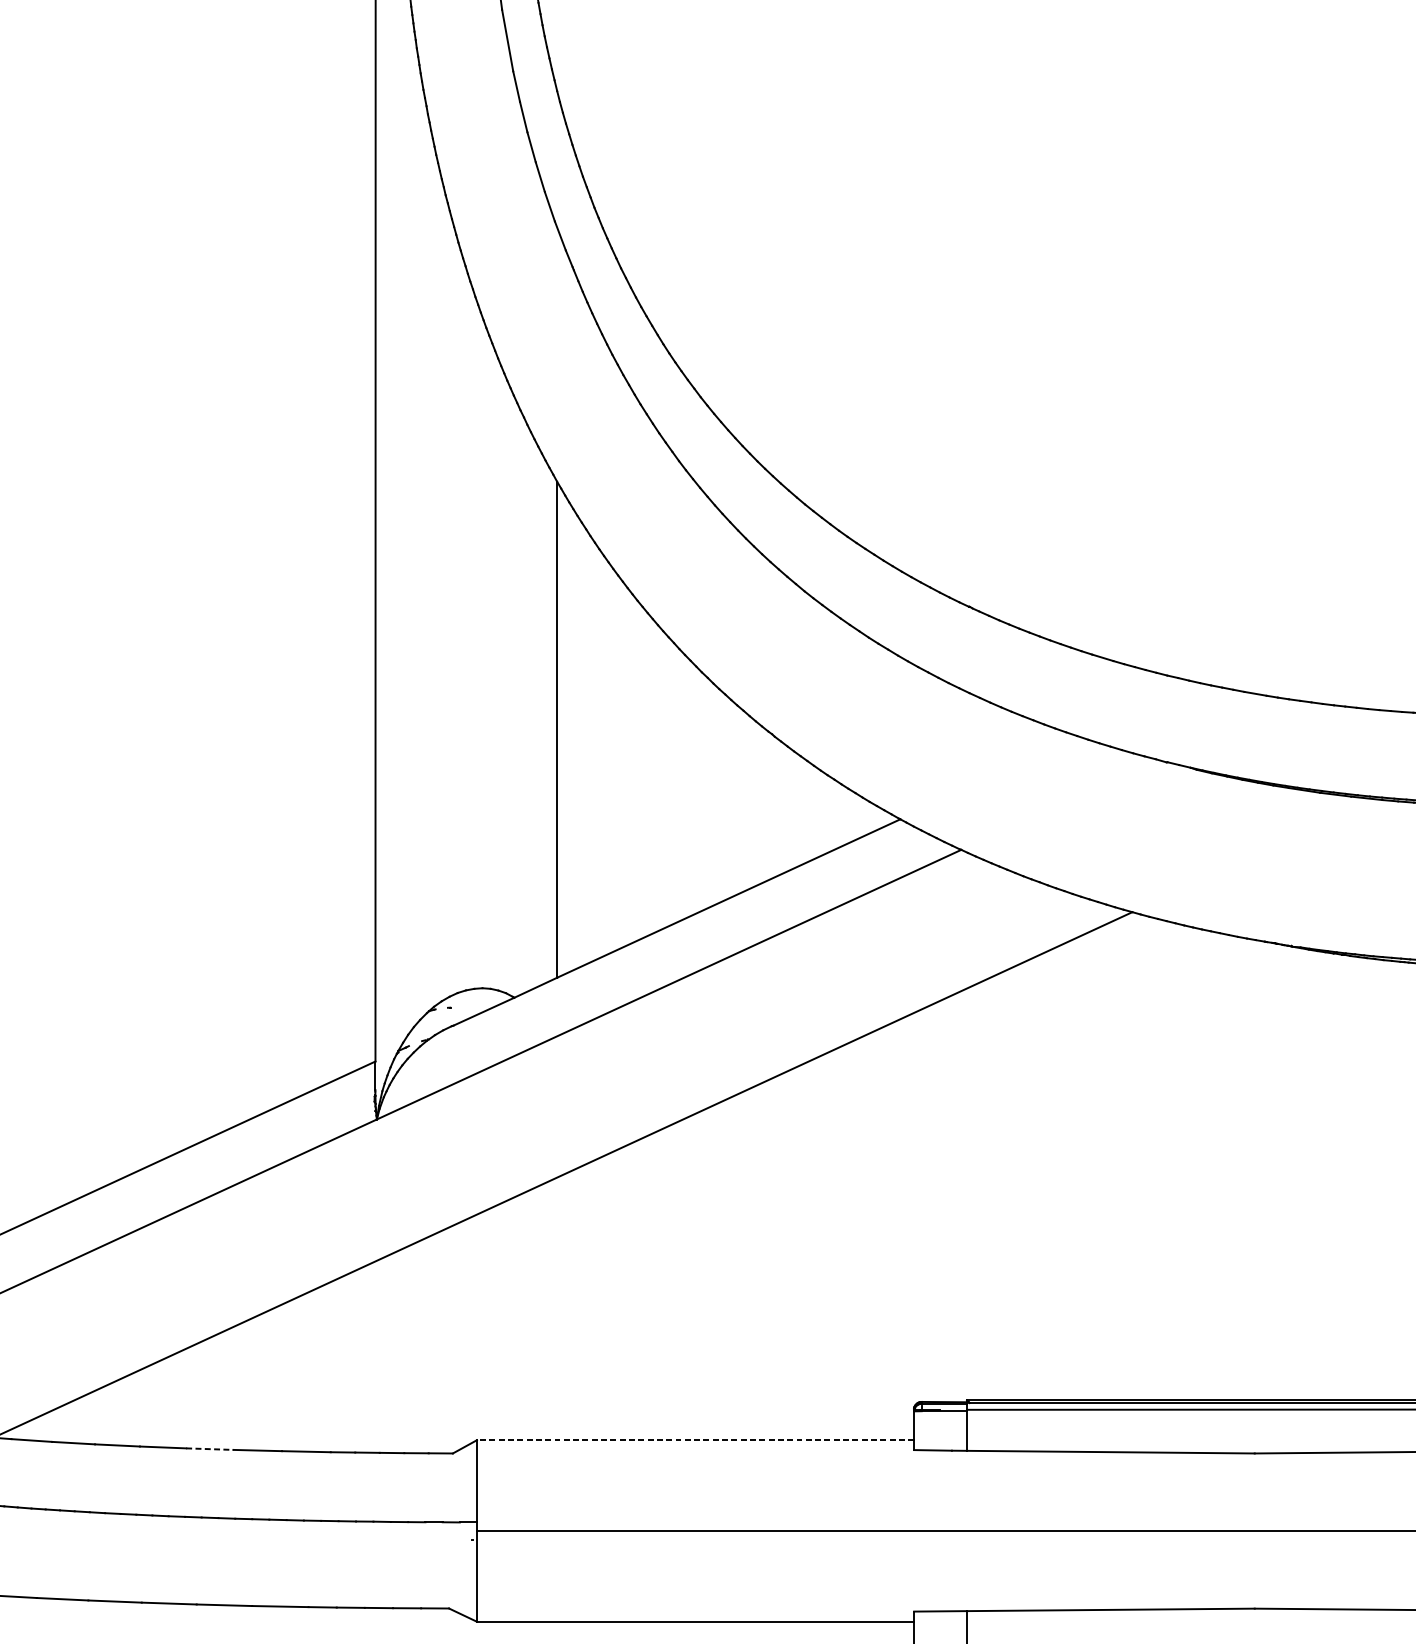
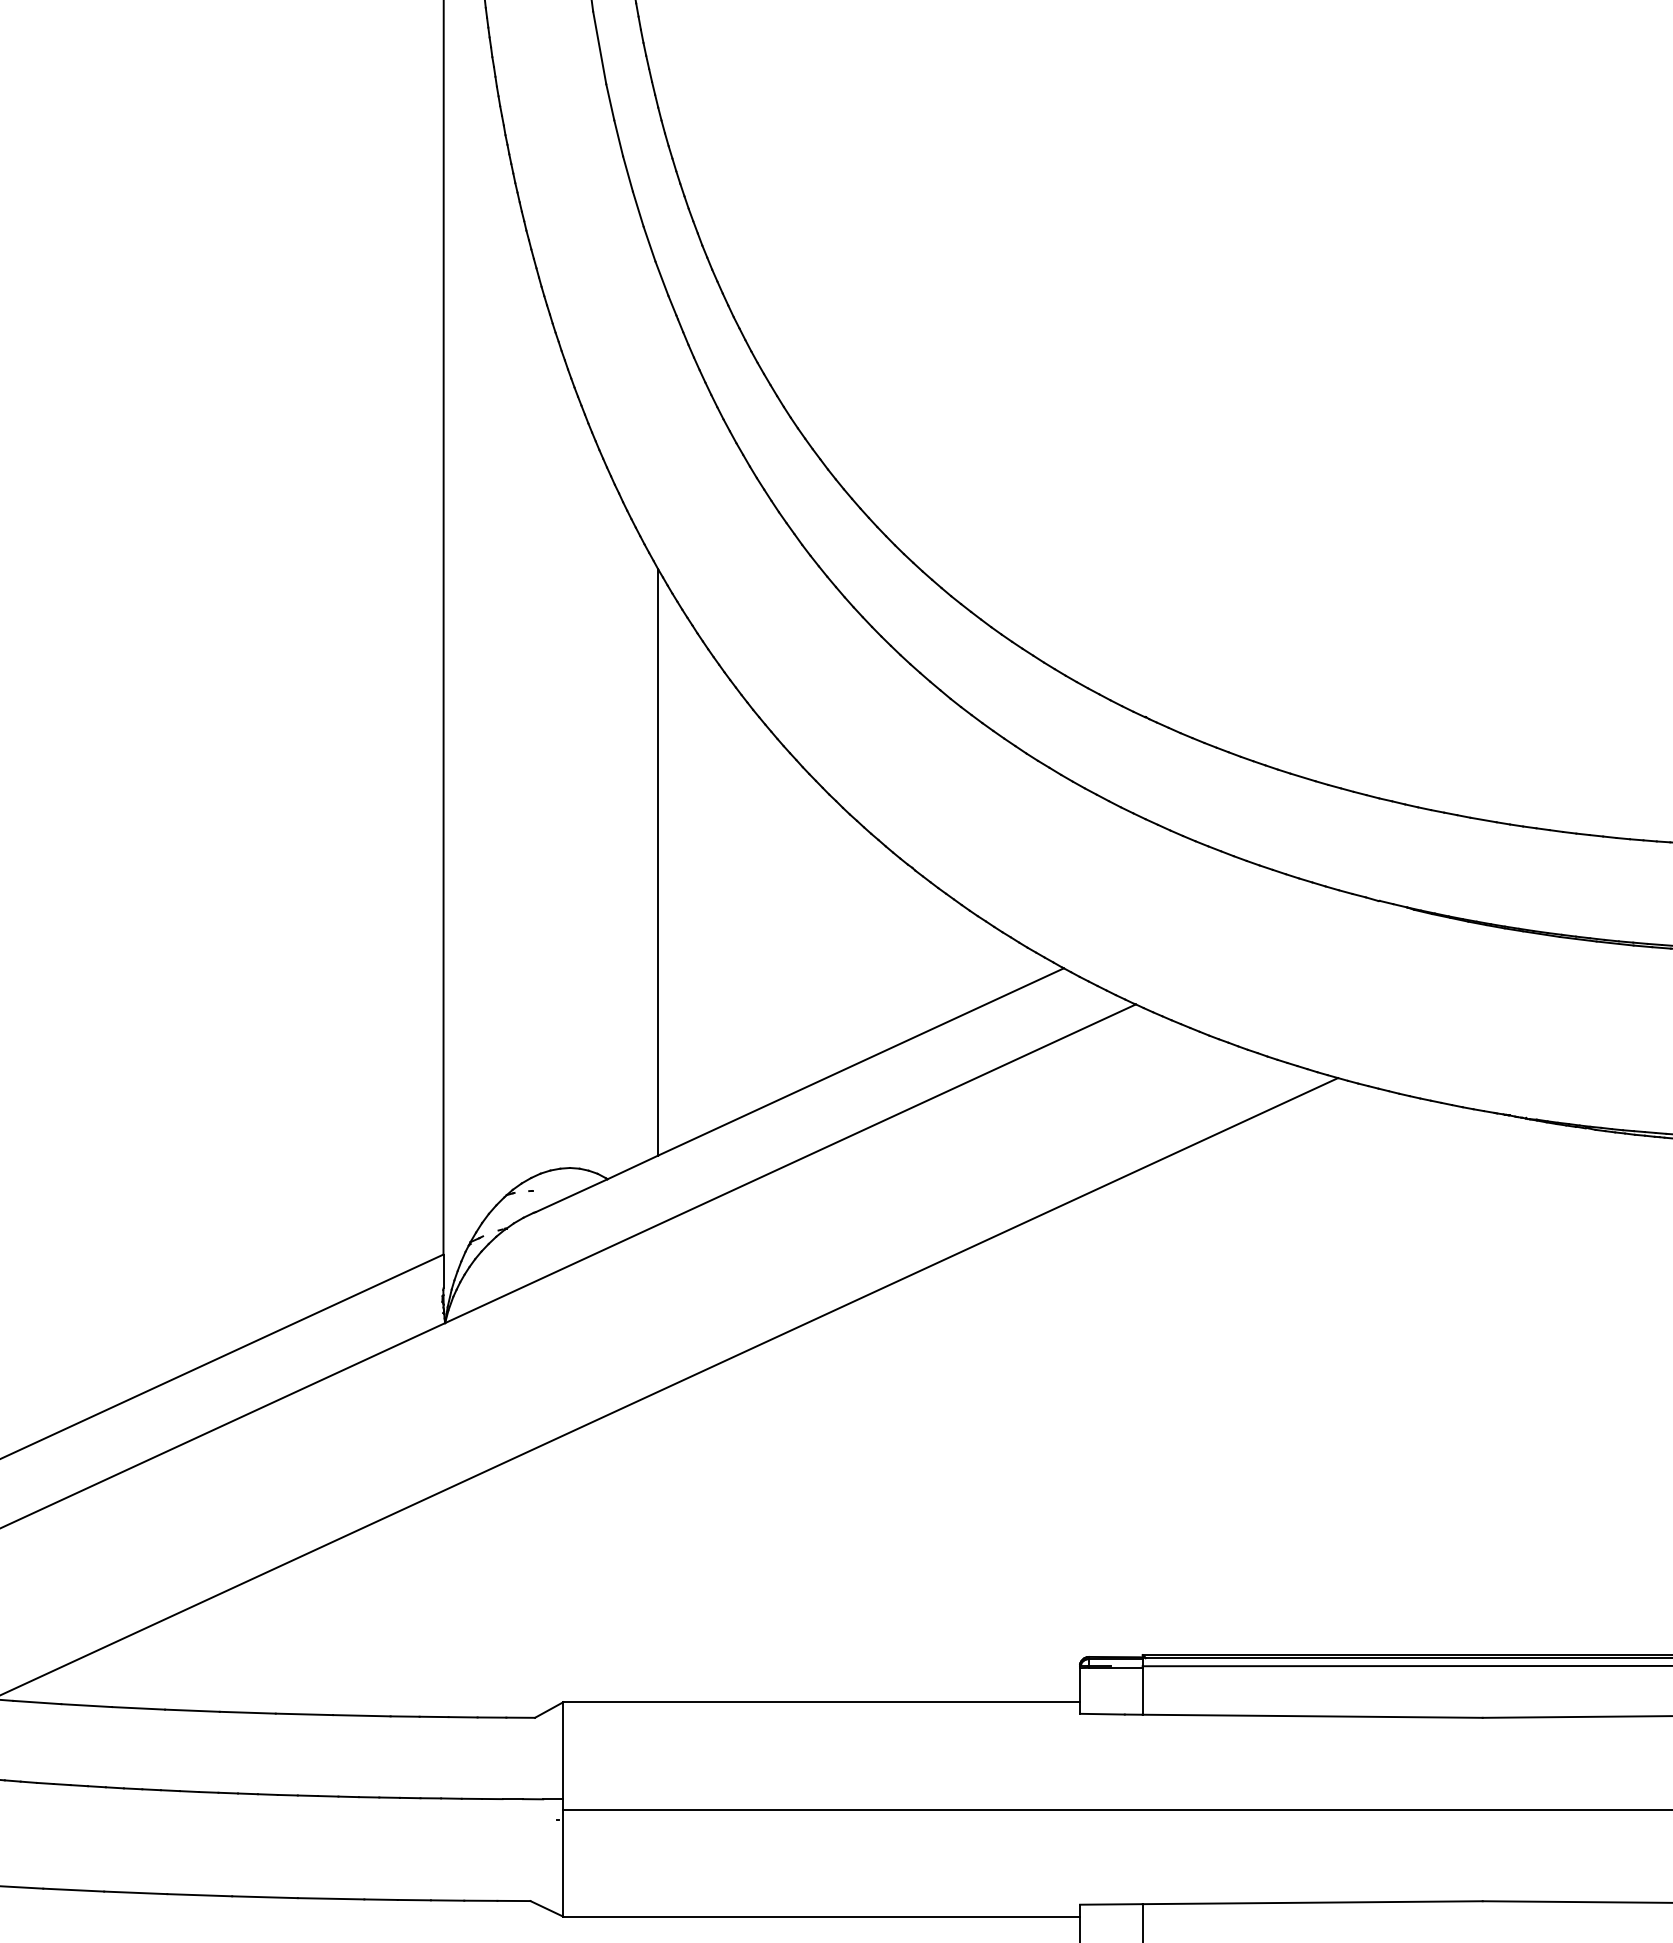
line: (695, 1440) -> (821, 1702), dashed -> solid
line: (209, 1448) -> (247, 1712), dashed -> solid

